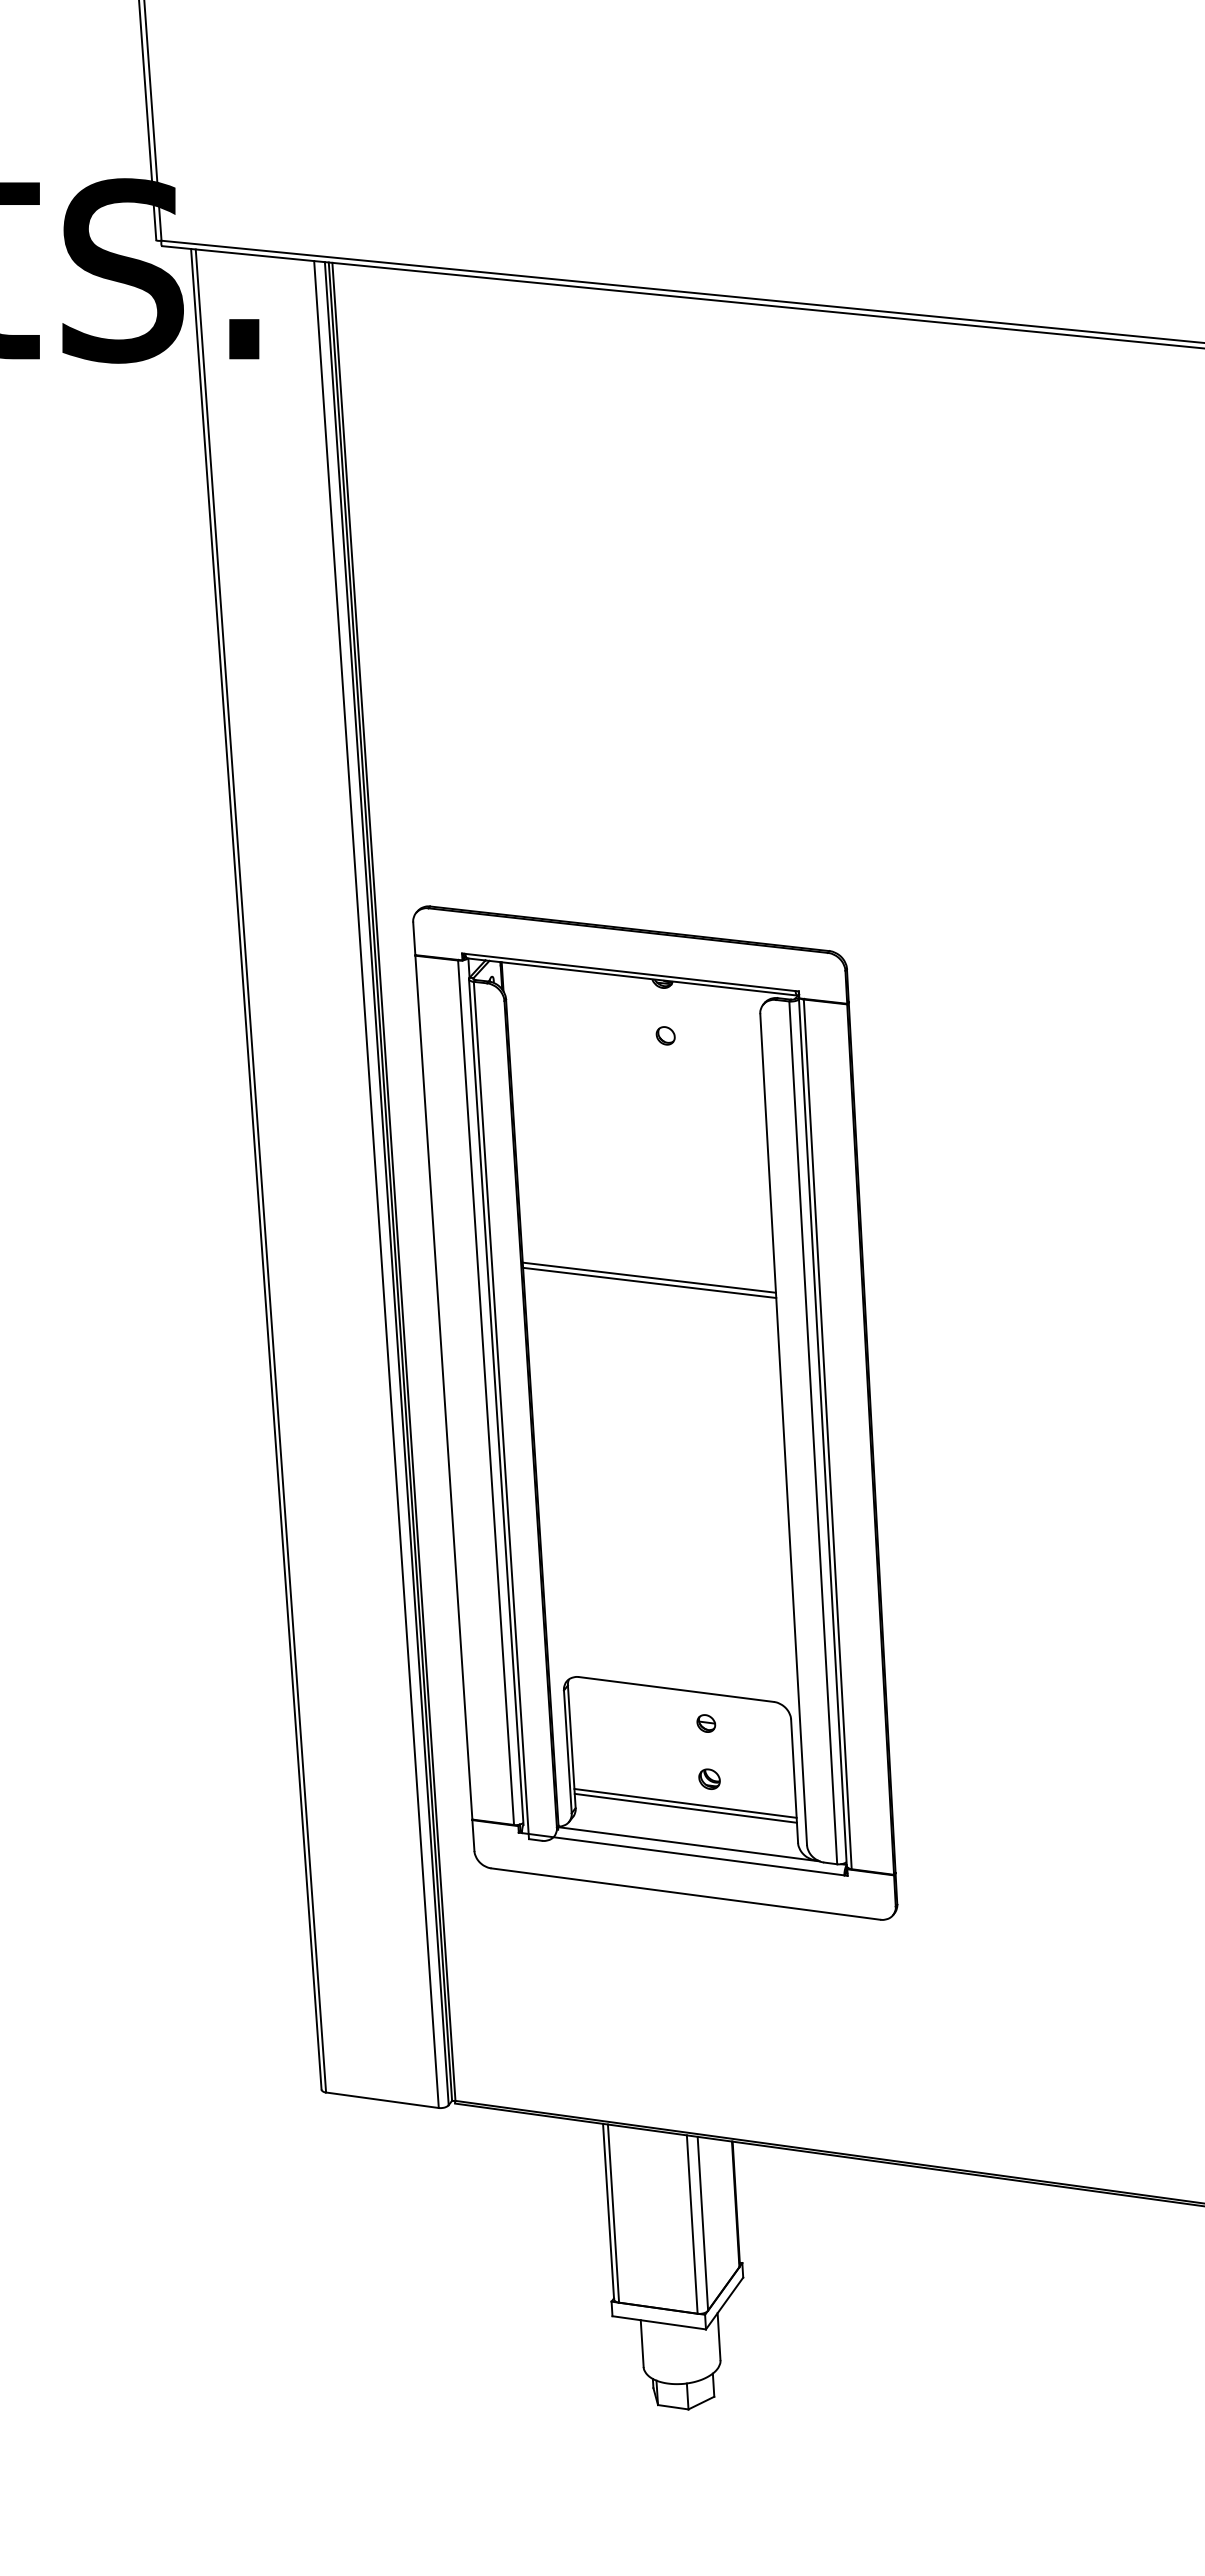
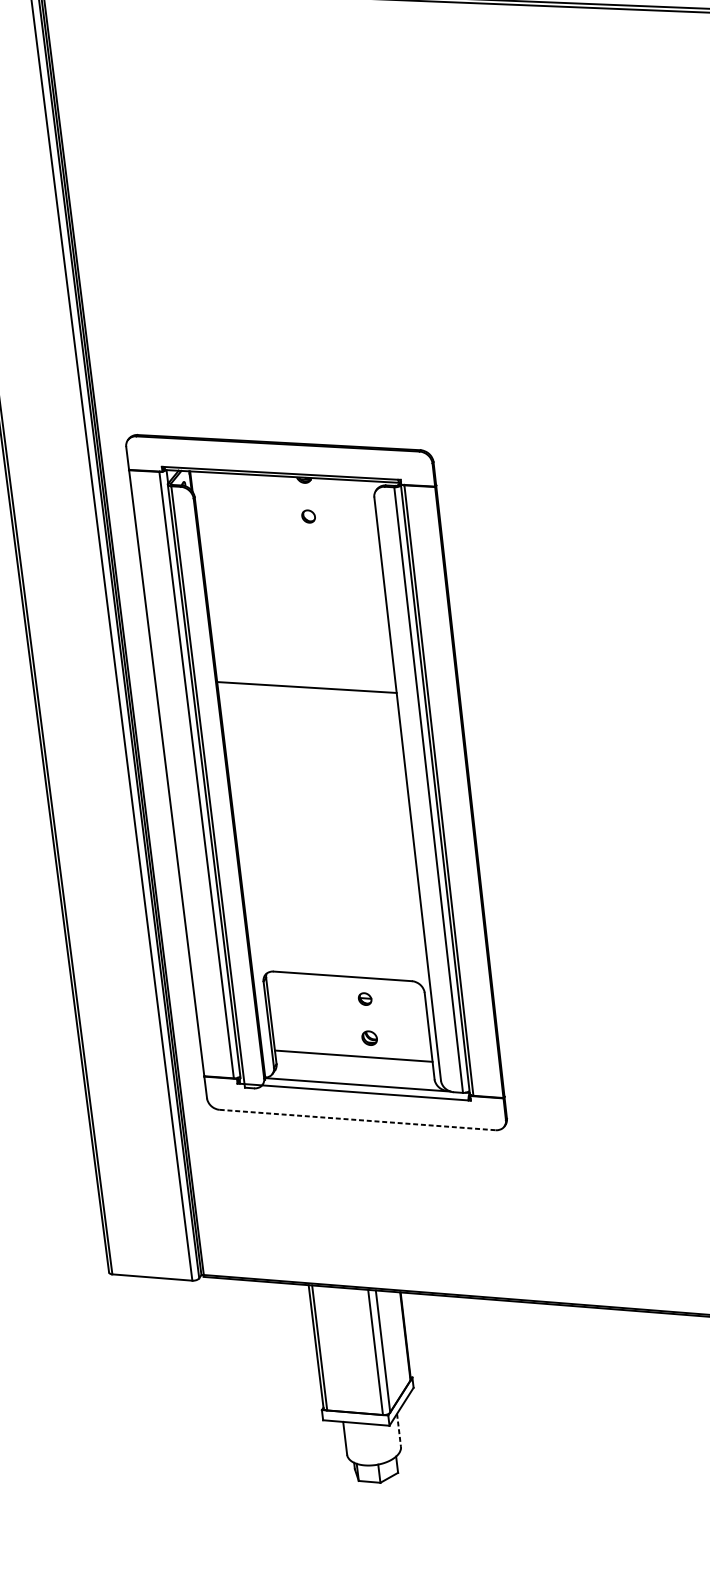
line: (649, 1282) -> (307, 690), removed
line: (685, 1807) -> (353, 1059), removed
line: (686, 1894) -> (358, 1120), solid -> dashed
line: (719, 2336) -> (399, 1430), solid -> dashed

